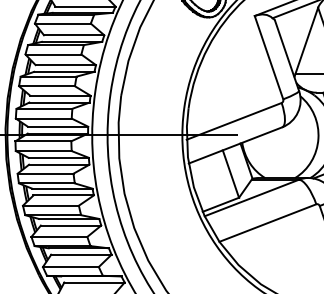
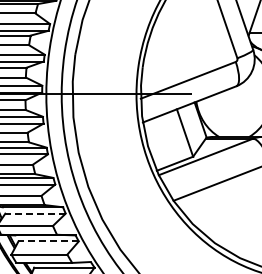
line: (80, 254) -> (34, 213), solid -> dashed
line: (94, 282) -> (48, 241), solid -> dashed

